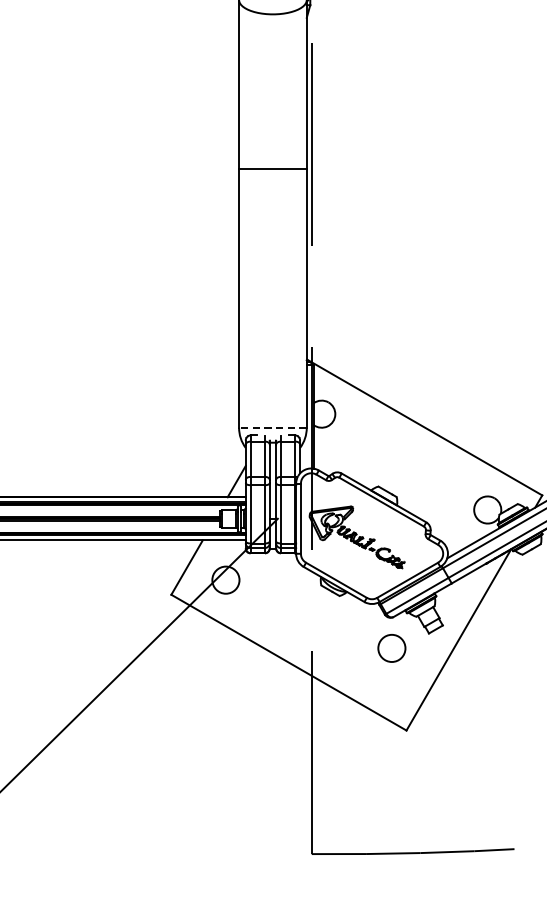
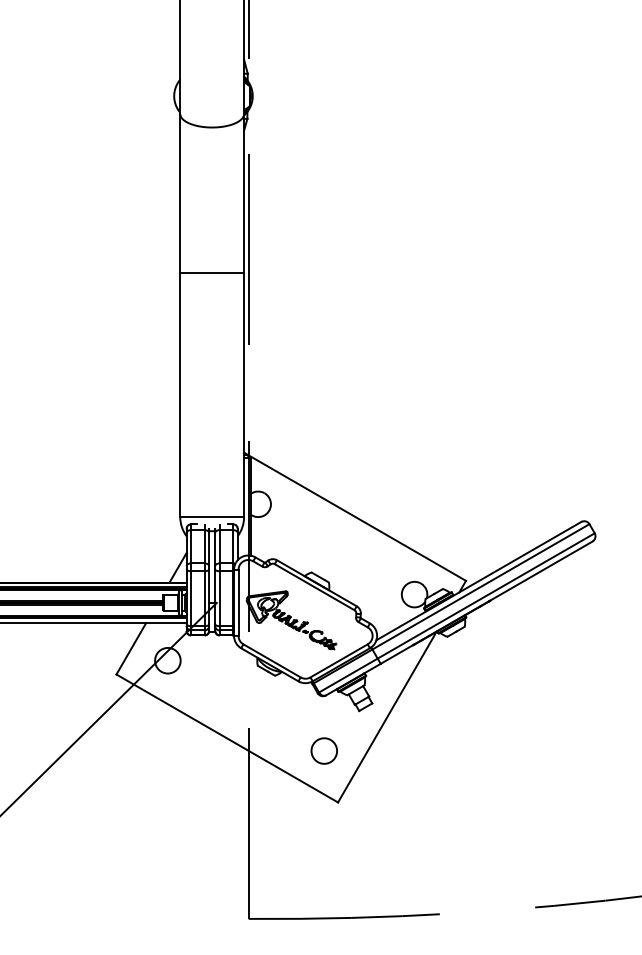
line: (273, 428) -> (212, 517), dashed -> solid
circle: (391, 647) -> (323, 750), moved

